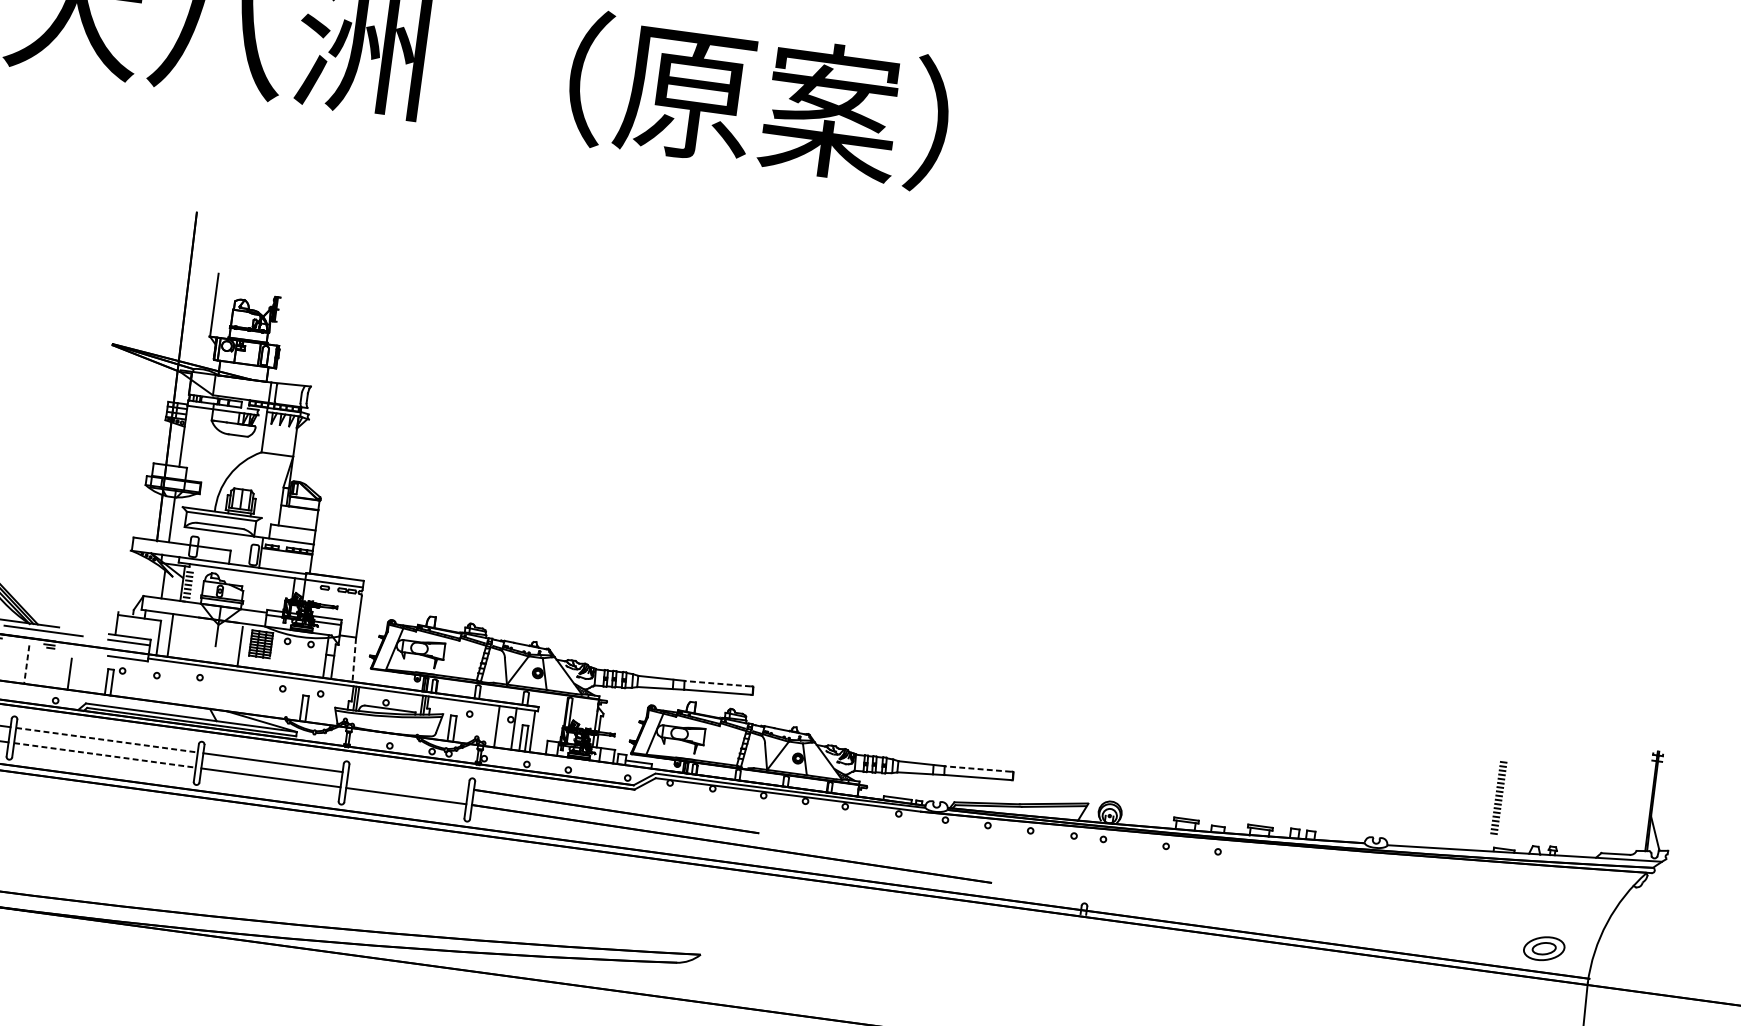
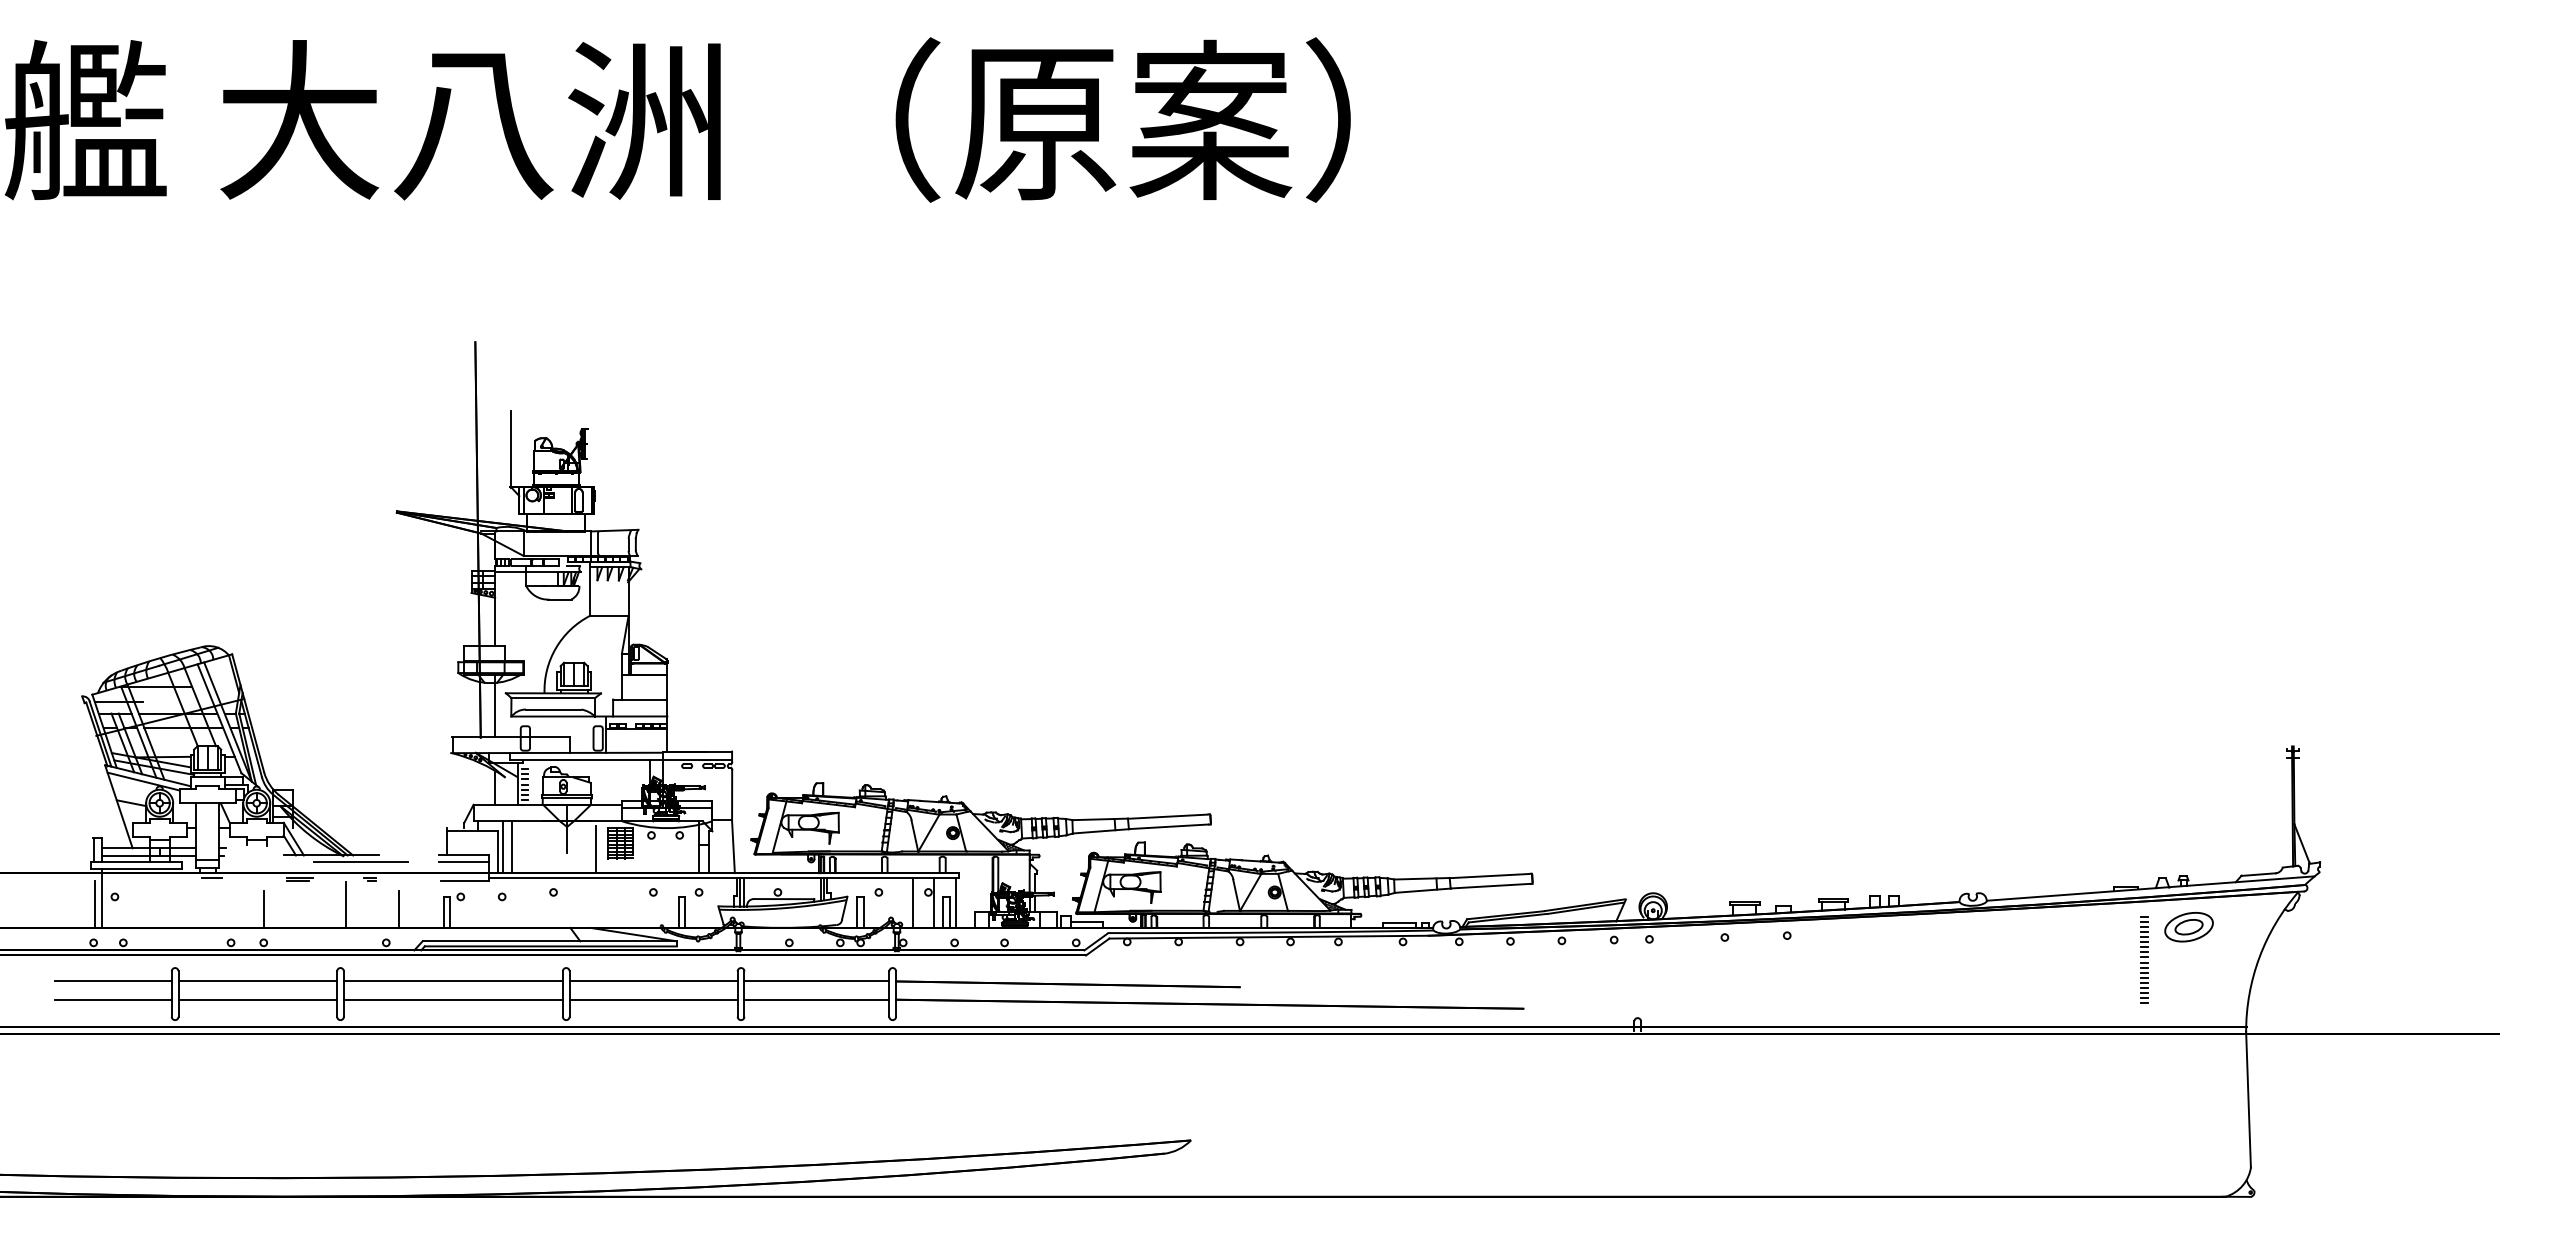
line: (163, 634) -> (503, 847), added
line: (354, 660) -> (733, 847), dashed -> solid
line: (26, 664) -> (346, 904), dashed -> solid
line: (717, 683) -> (1167, 816), dashed -> solid
line: (107, 740) -> (453, 981), dashed -> solid
line: (105, 755) -> (453, 999), dashed -> solid
line: (977, 769) -> (1489, 876), dashed -> solid
line: (408, 780) -> (816, 981), added
part: (1499, 797) -> (2144, 959), moved
part: (1543, 948) -> (2188, 927), moved

